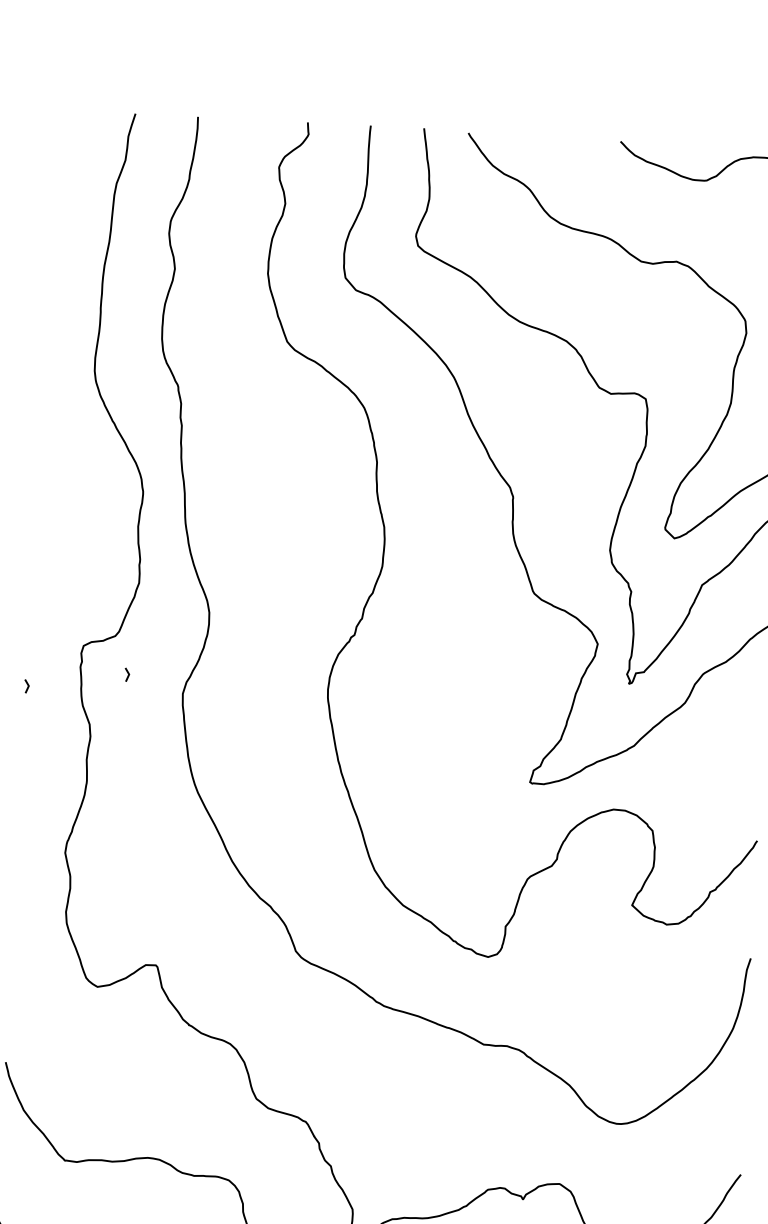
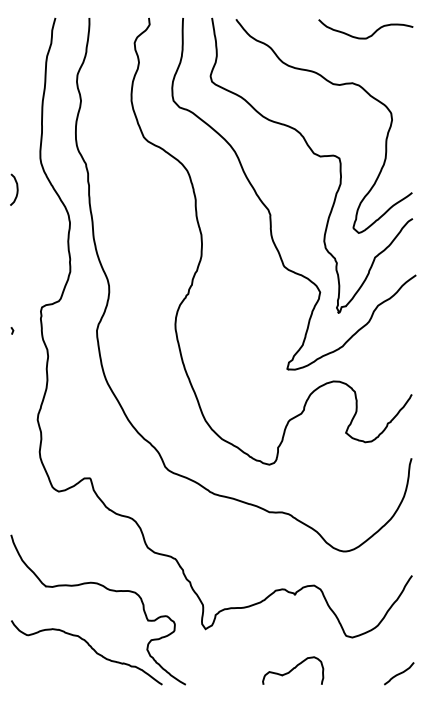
curve: (47, 426) -> (16, 189), added
line: (127, 674) -> (66, 321), removed

